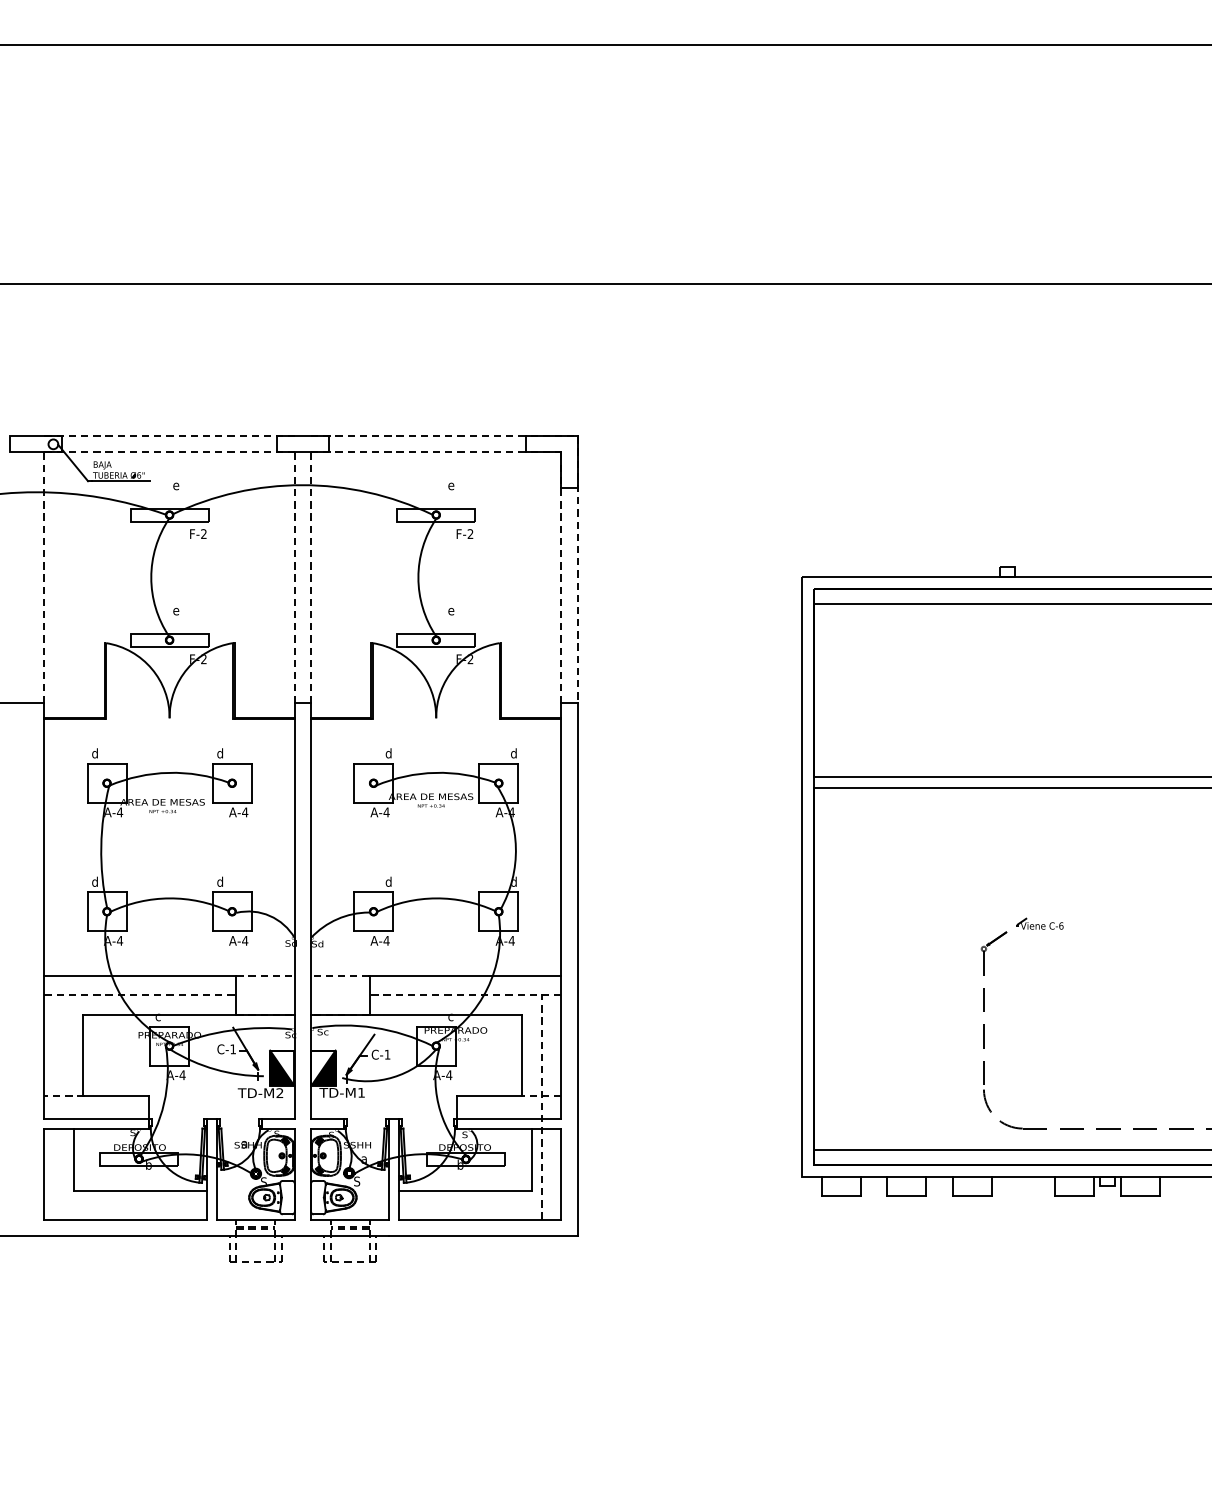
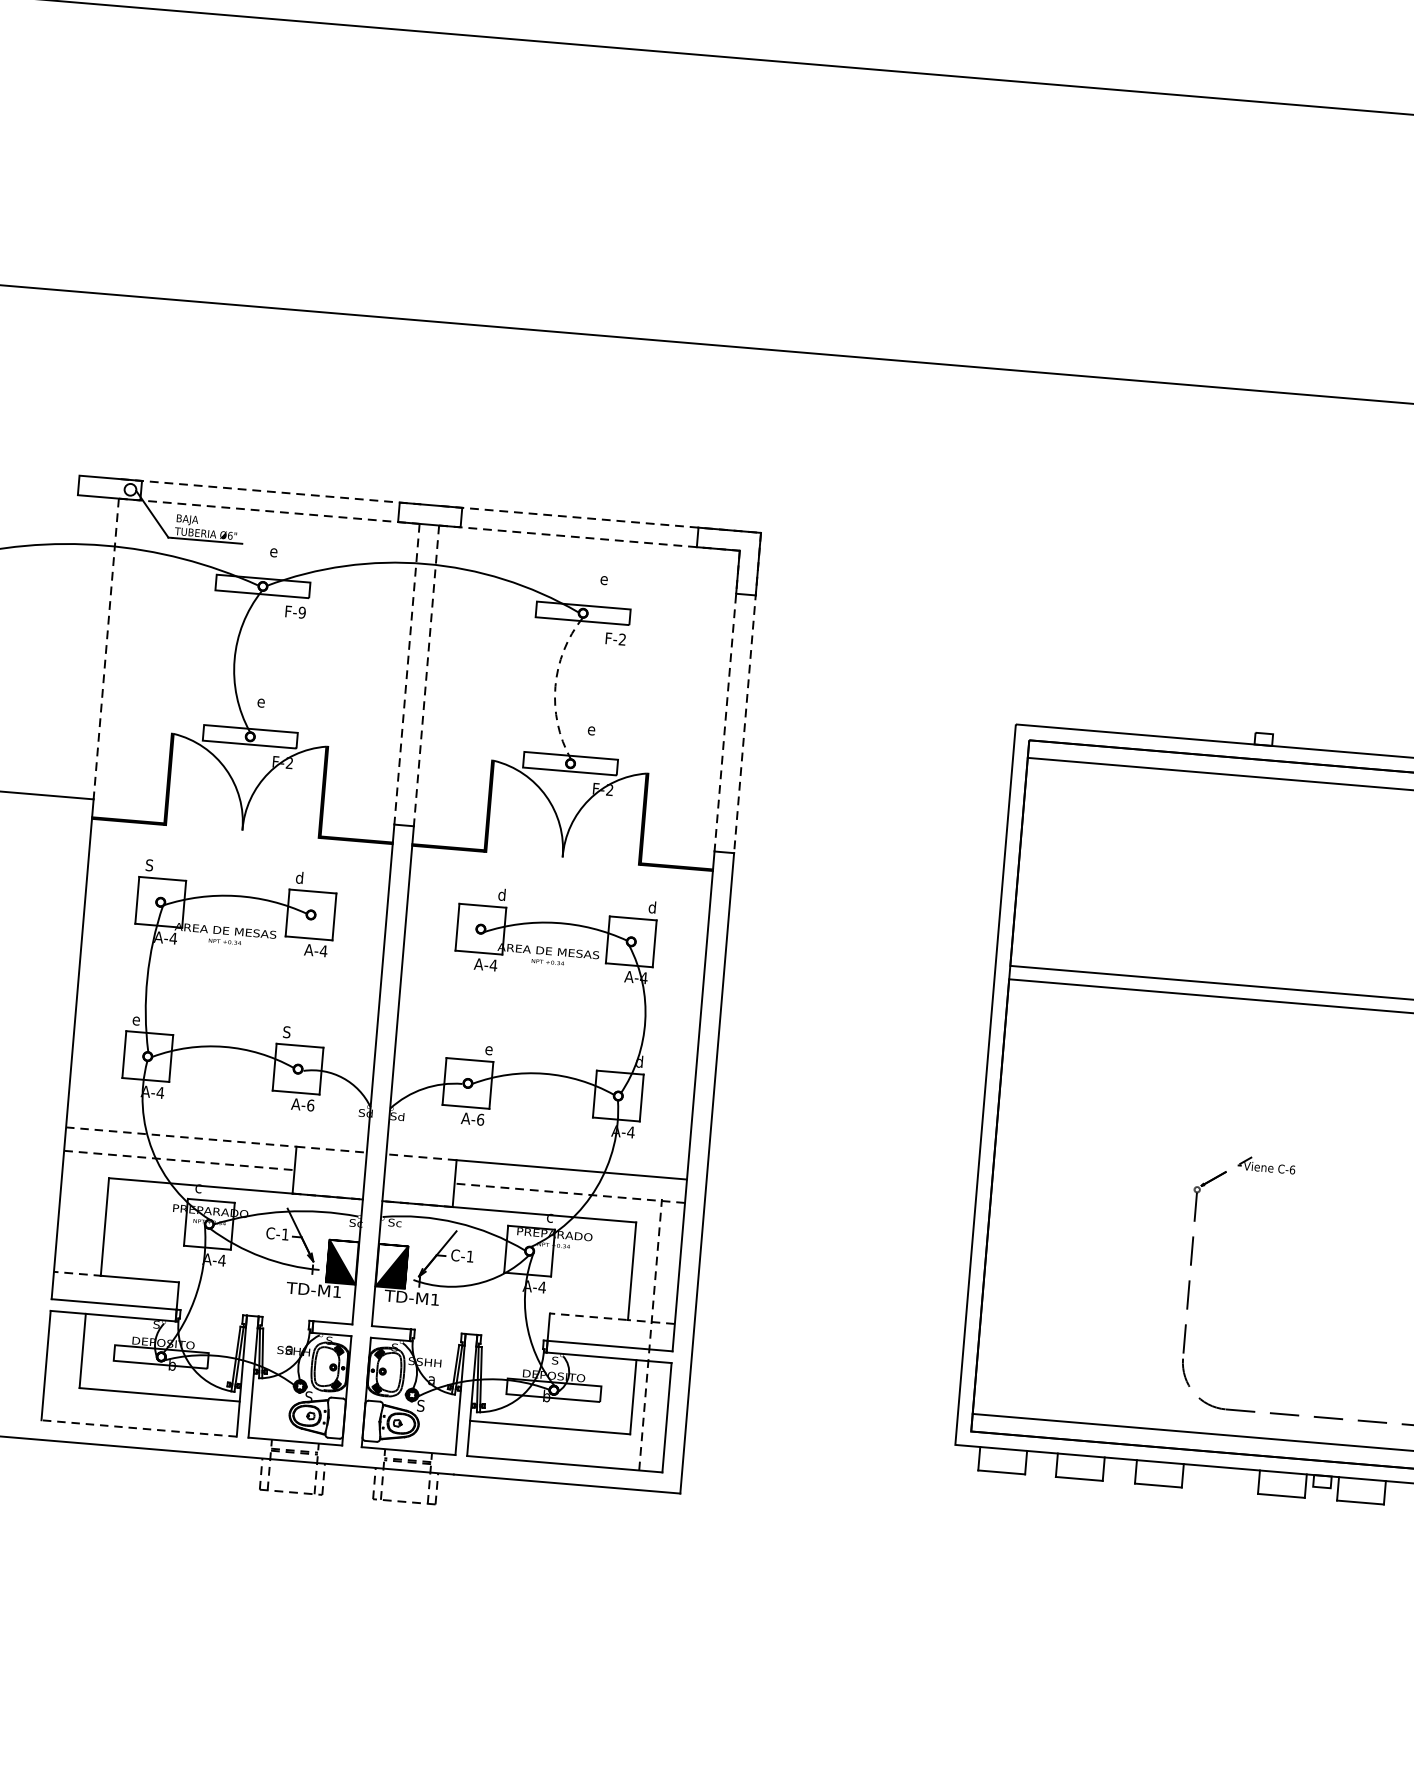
text: (203, 534) -> (301, 613), F-2 -> F-9
arc: (418, 577) -> (555, 686), solid -> dashed
text: (95, 753) -> (149, 865), d -> S
text: (95, 881) -> (136, 1019), d -> e
text: (220, 881) -> (287, 1031), d -> S
text: (388, 881) -> (488, 1048), d -> e
text: (245, 940) -> (311, 1105), A-4 -> A-6
text: (386, 940) -> (480, 1119), A-4 -> A-6
line: (140, 975) -> (181, 1136), solid -> dashed
text: (279, 1092) -> (336, 1291), TD-M2 -> TD-M1
line: (489, 1096) -> (588, 1317), solid -> dashed
line: (125, 1219) -> (138, 1428), solid -> dashed

